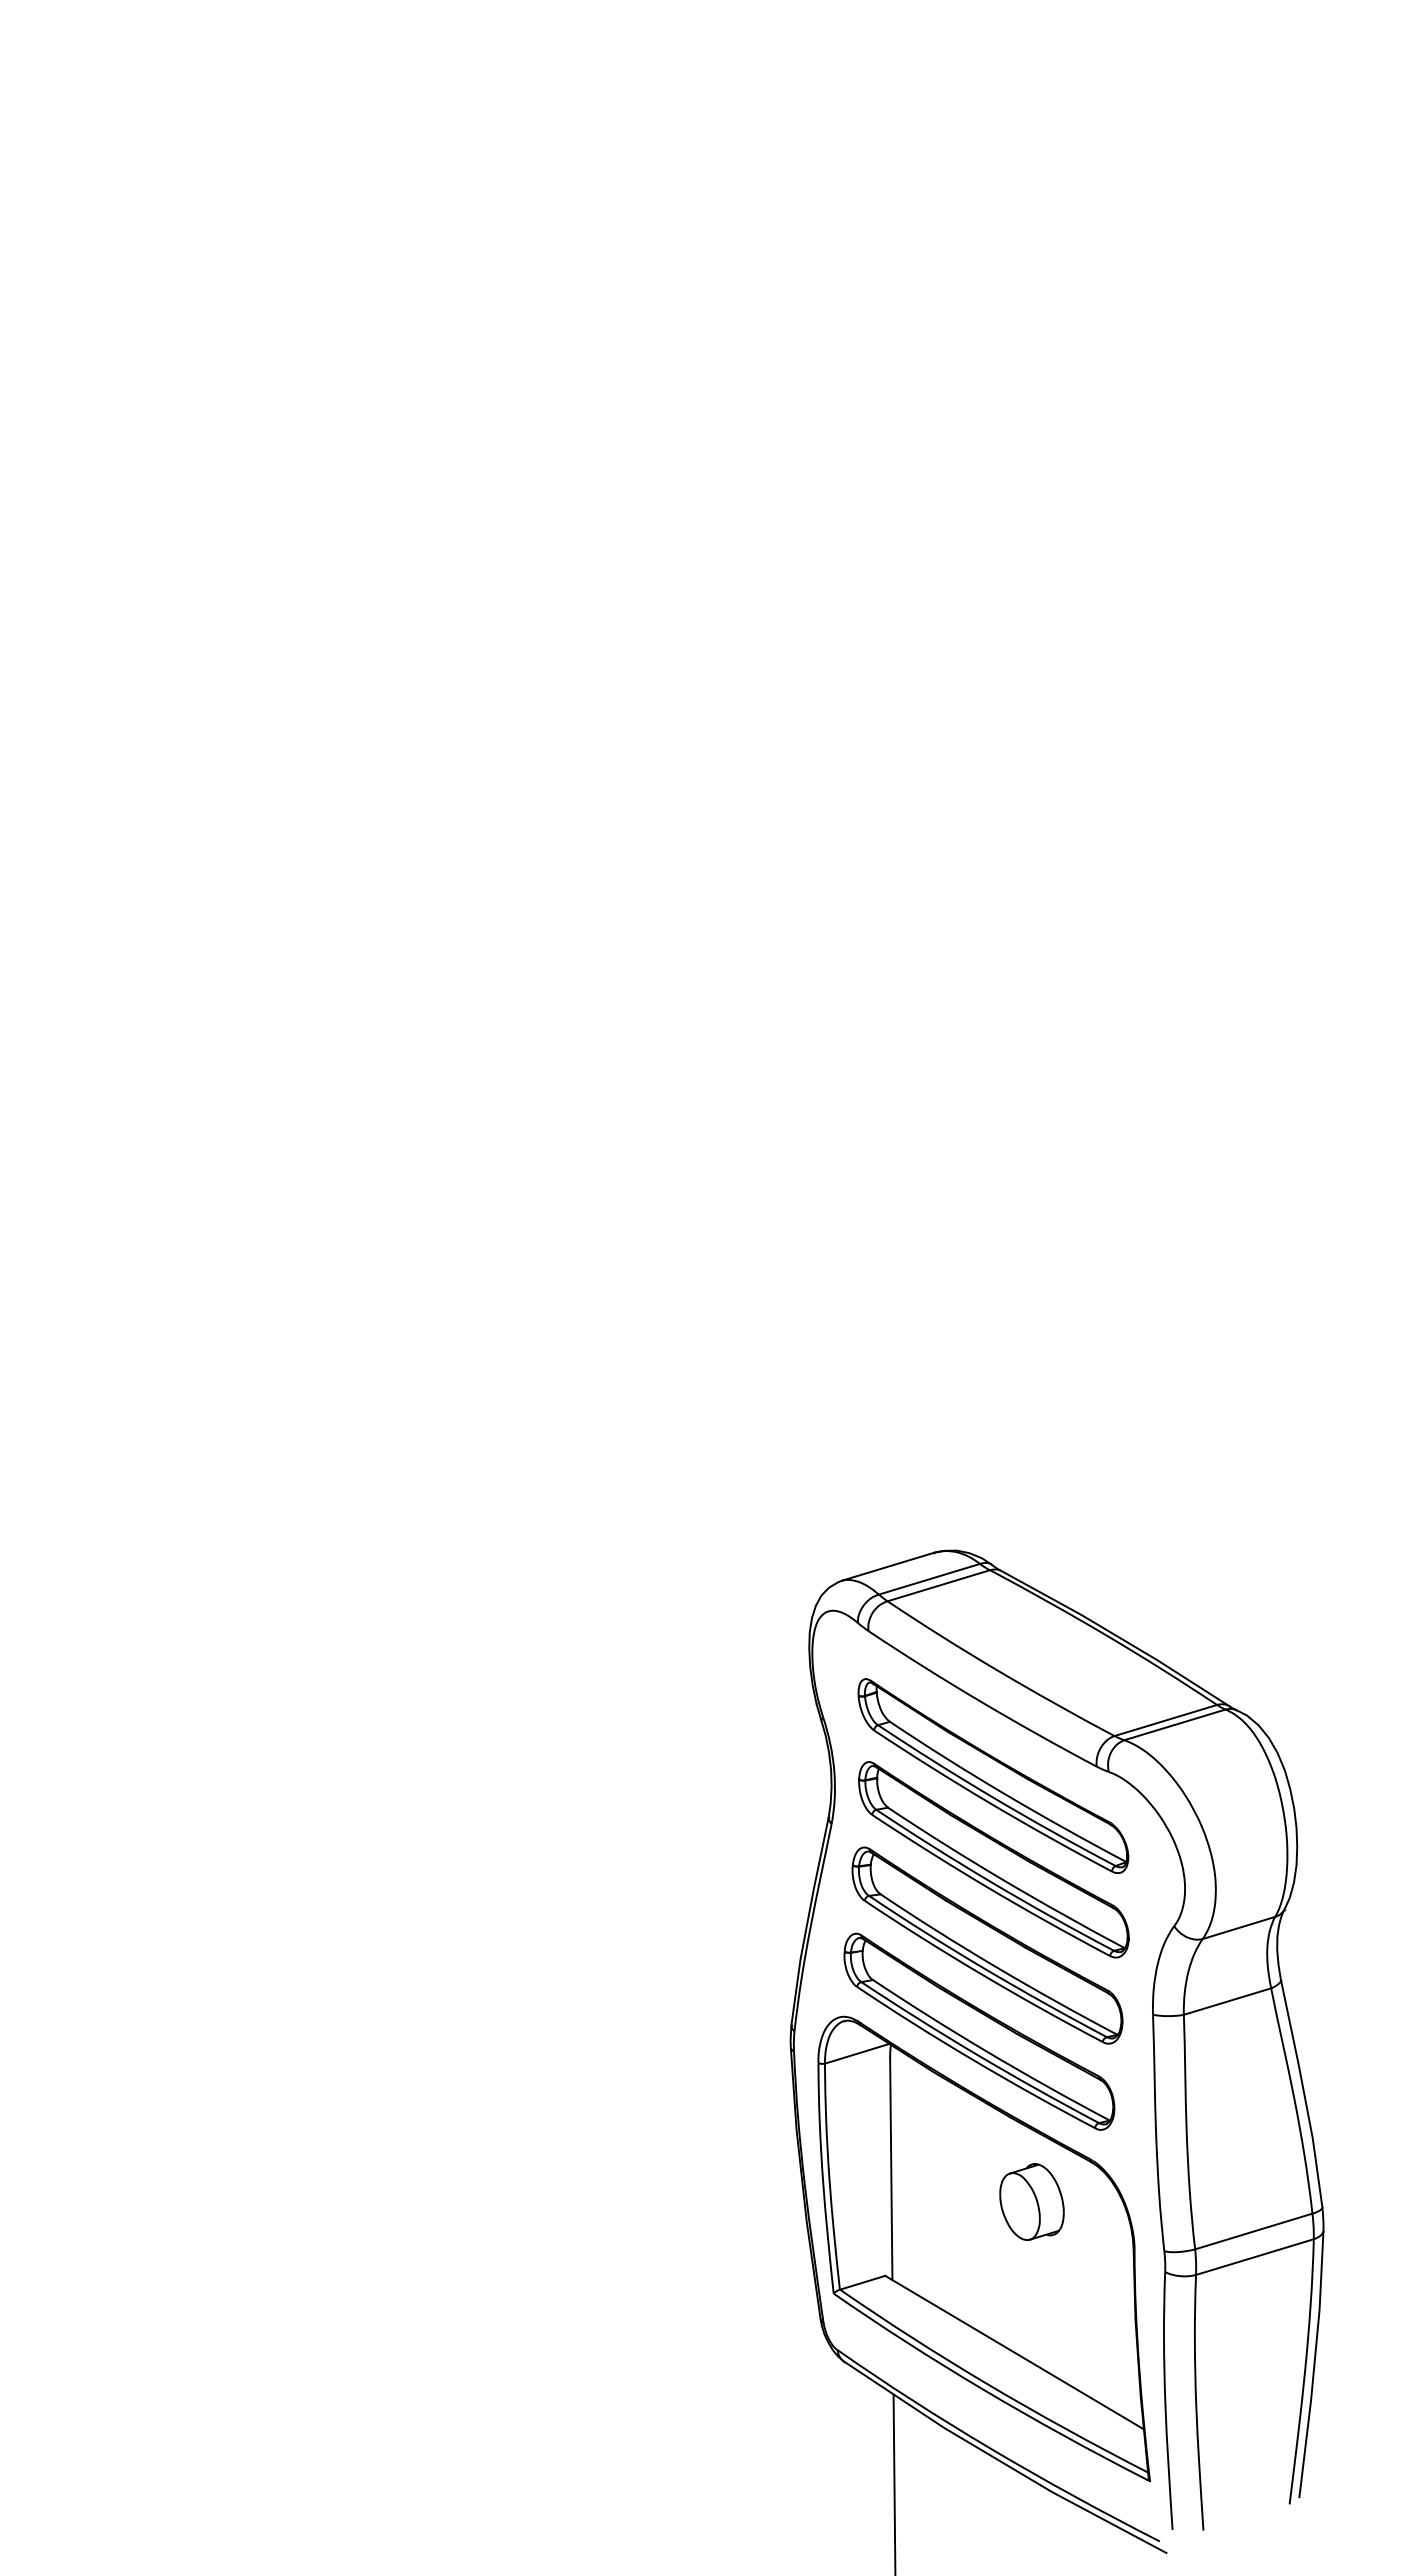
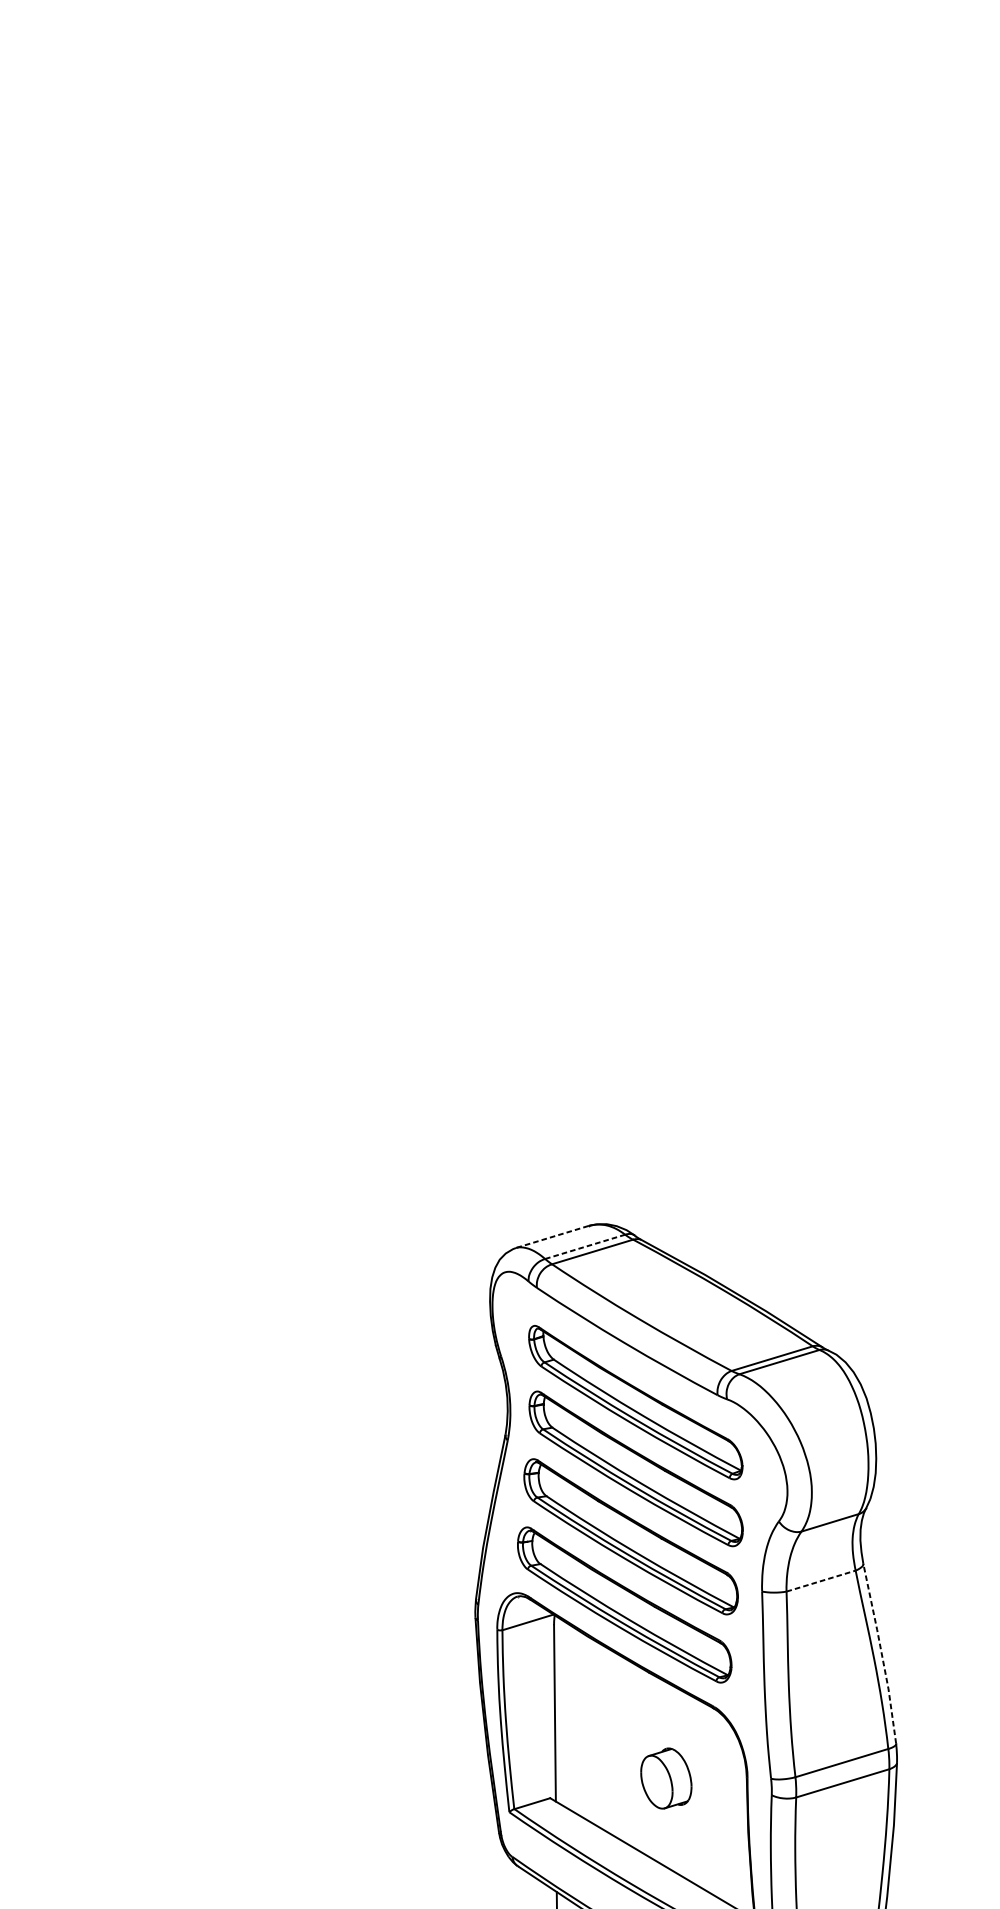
line: (887, 1566) -> (551, 1236), solid -> dashed
line: (929, 1579) -> (585, 1247), solid -> dashed
line: (1227, 2001) -> (821, 1581), solid -> dashed
line: (1304, 2092) -> (882, 1653), solid -> dashed
part: (1031, 2201) -> (665, 1778), moved

